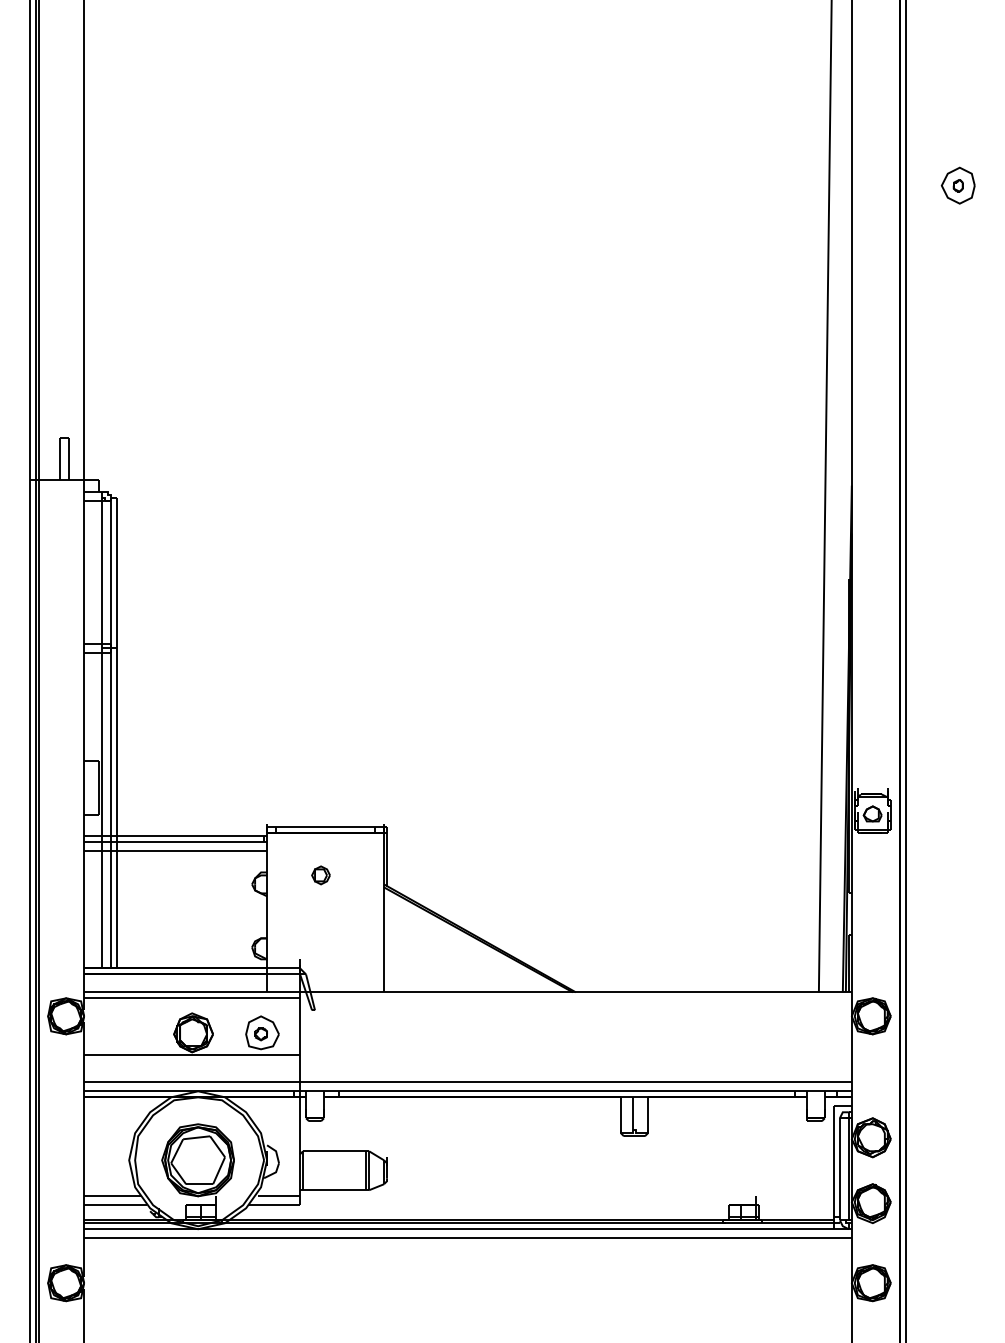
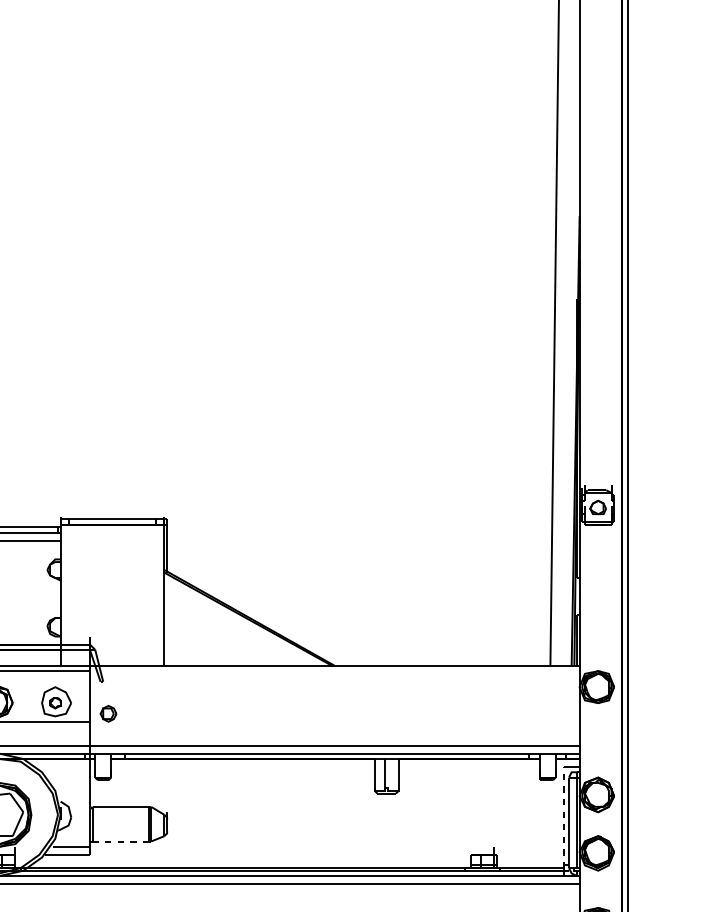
part: (320, 875) -> (108, 713), moved
line: (833, 1163) -> (563, 817), solid -> dashed
line: (335, 1190) -> (121, 841), solid -> dashed

